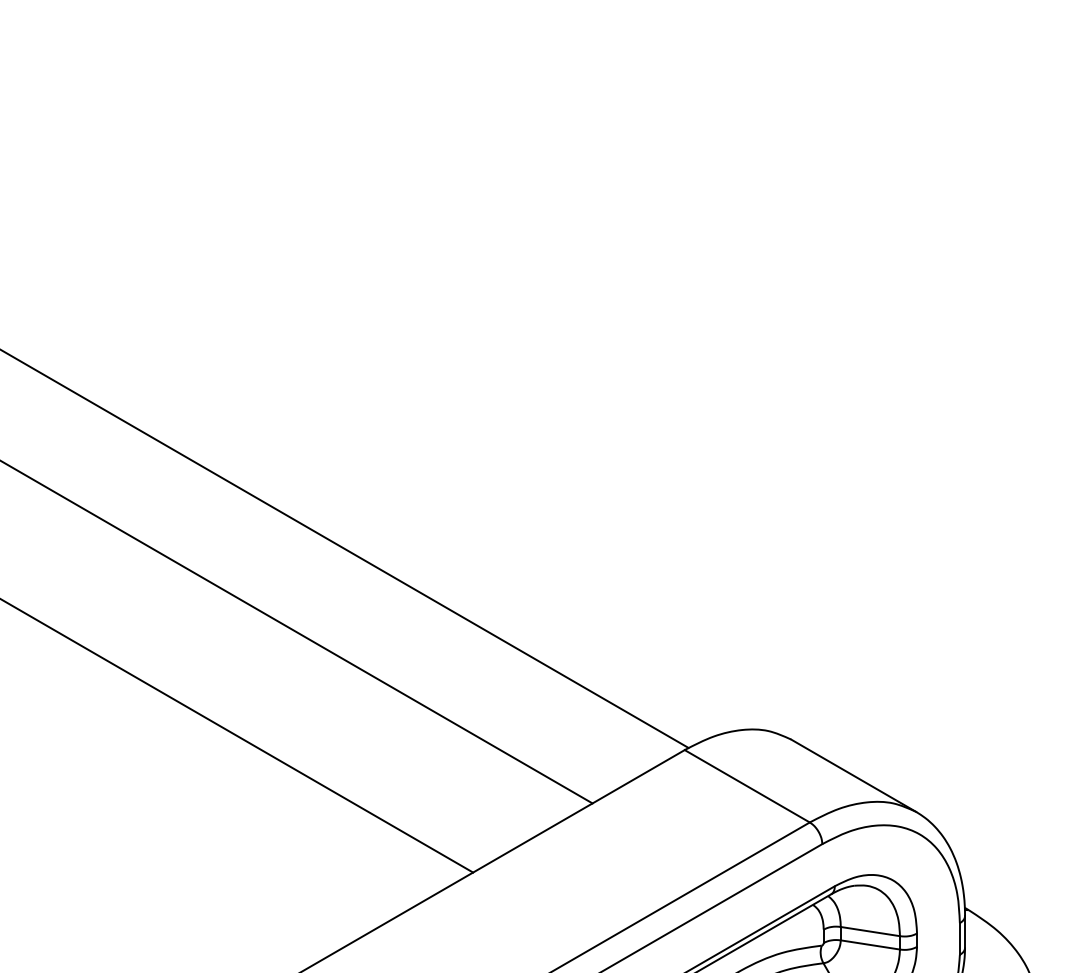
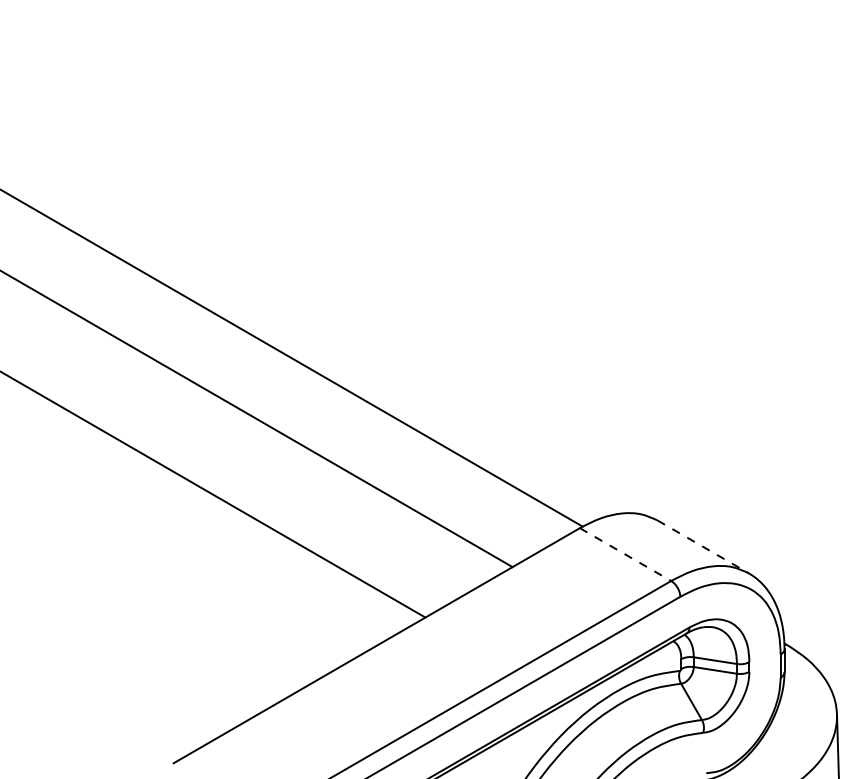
line: (854, 775) -> (703, 546), solid -> dashed
line: (747, 786) -> (625, 554), solid -> dashed

